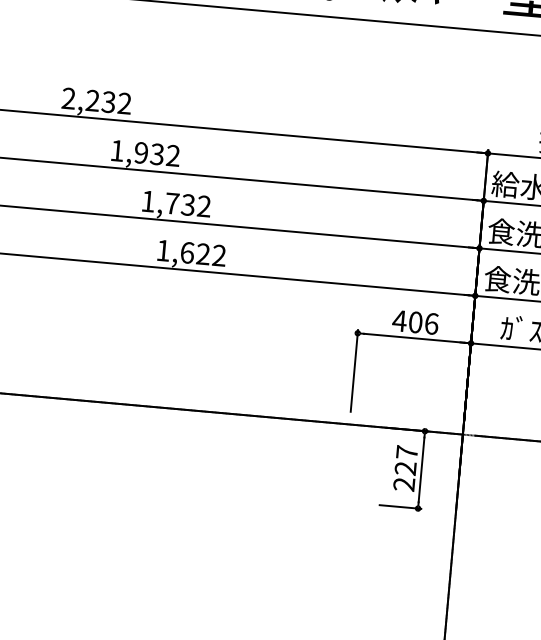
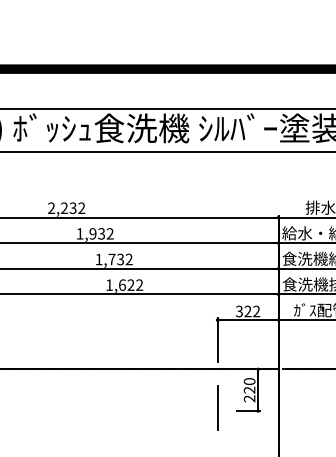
text: (414, 322) -> (247, 311), 406 -> 322
text: (406, 452) -> (249, 381), 227 -> 220
line: (343, 495) -> (217, 407), added

